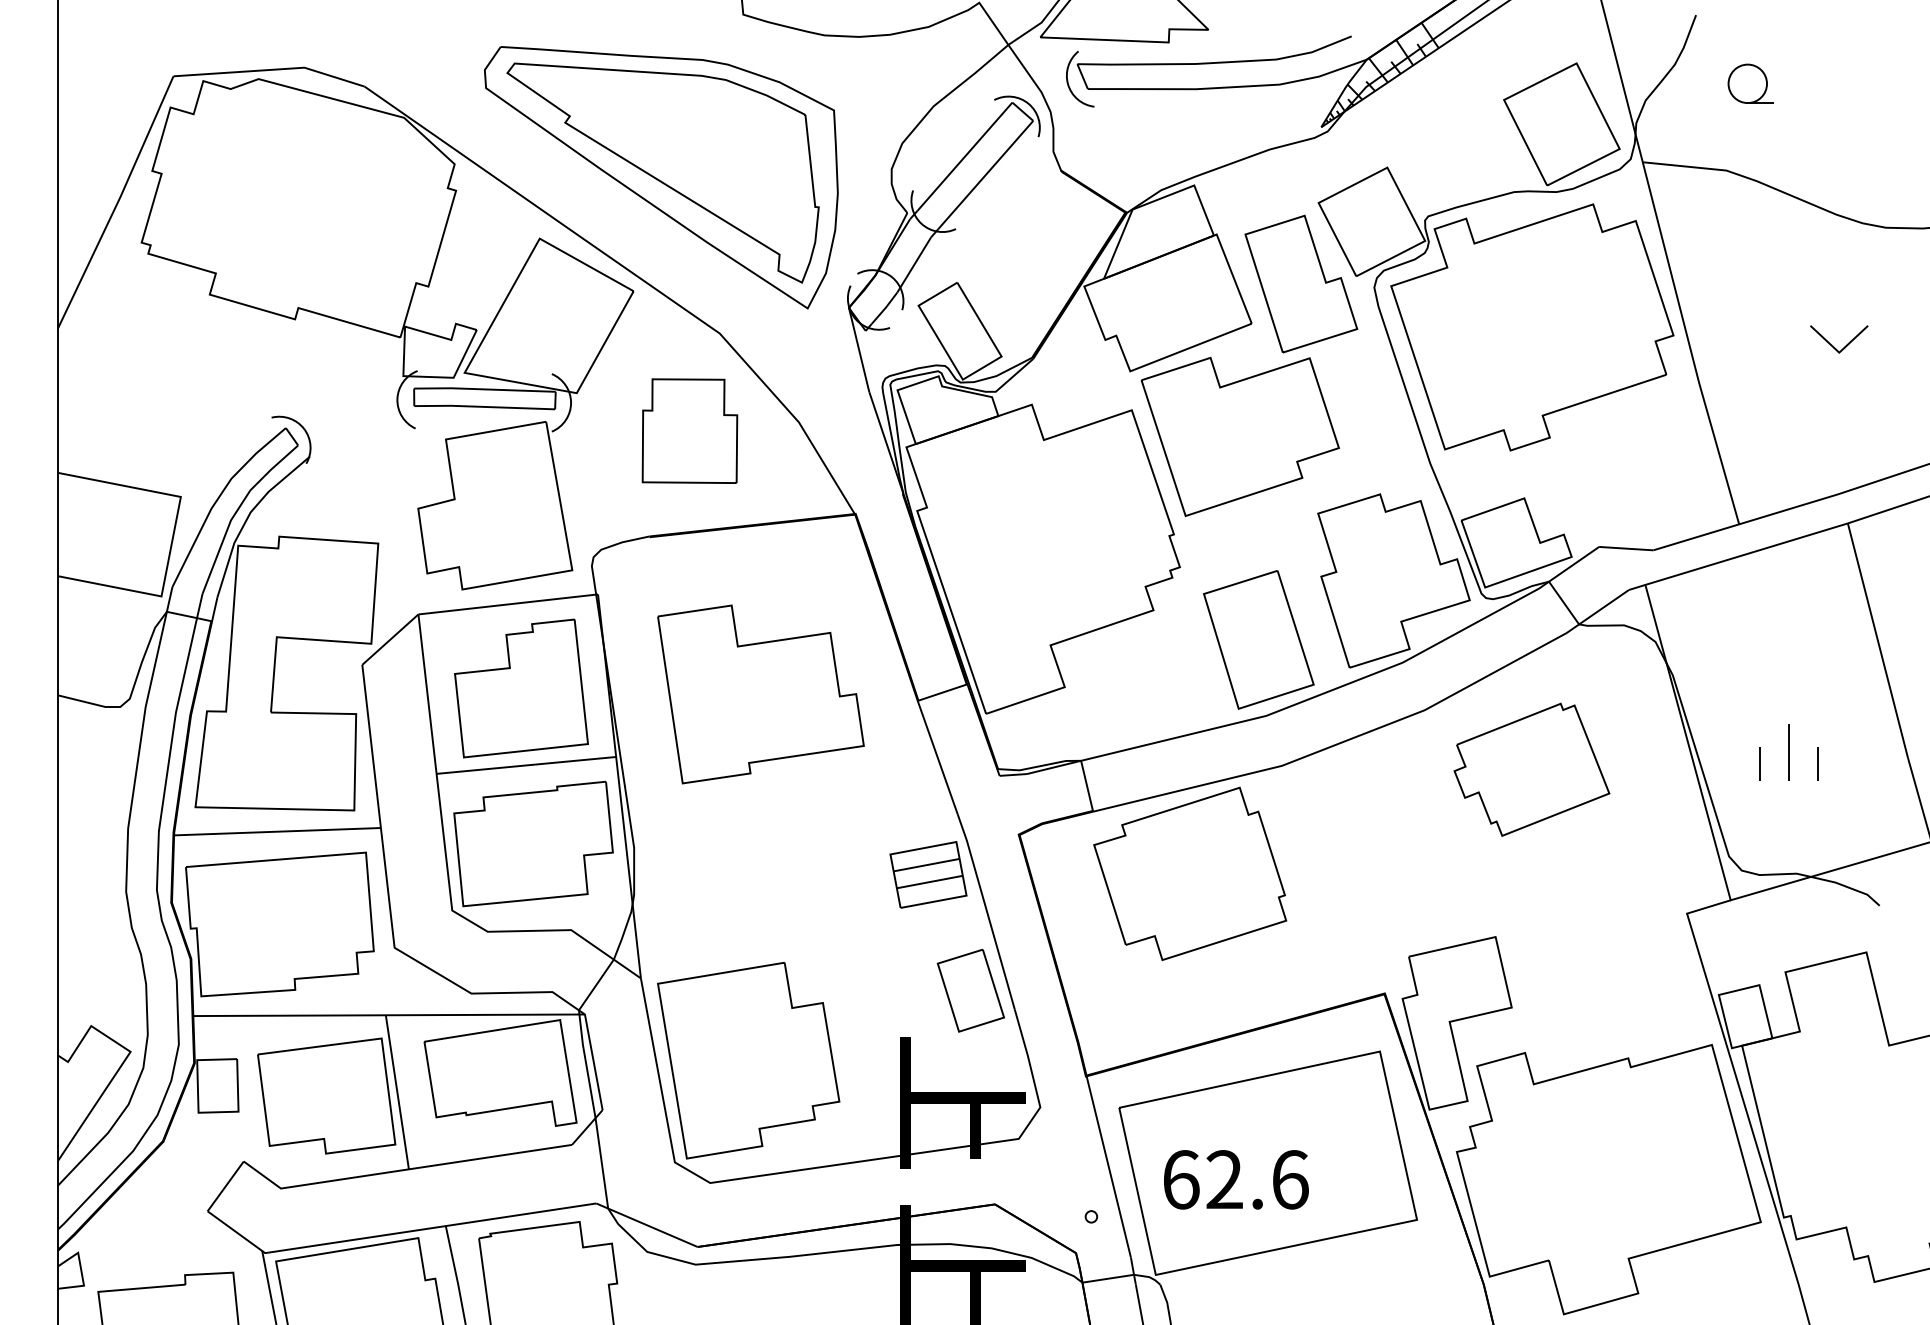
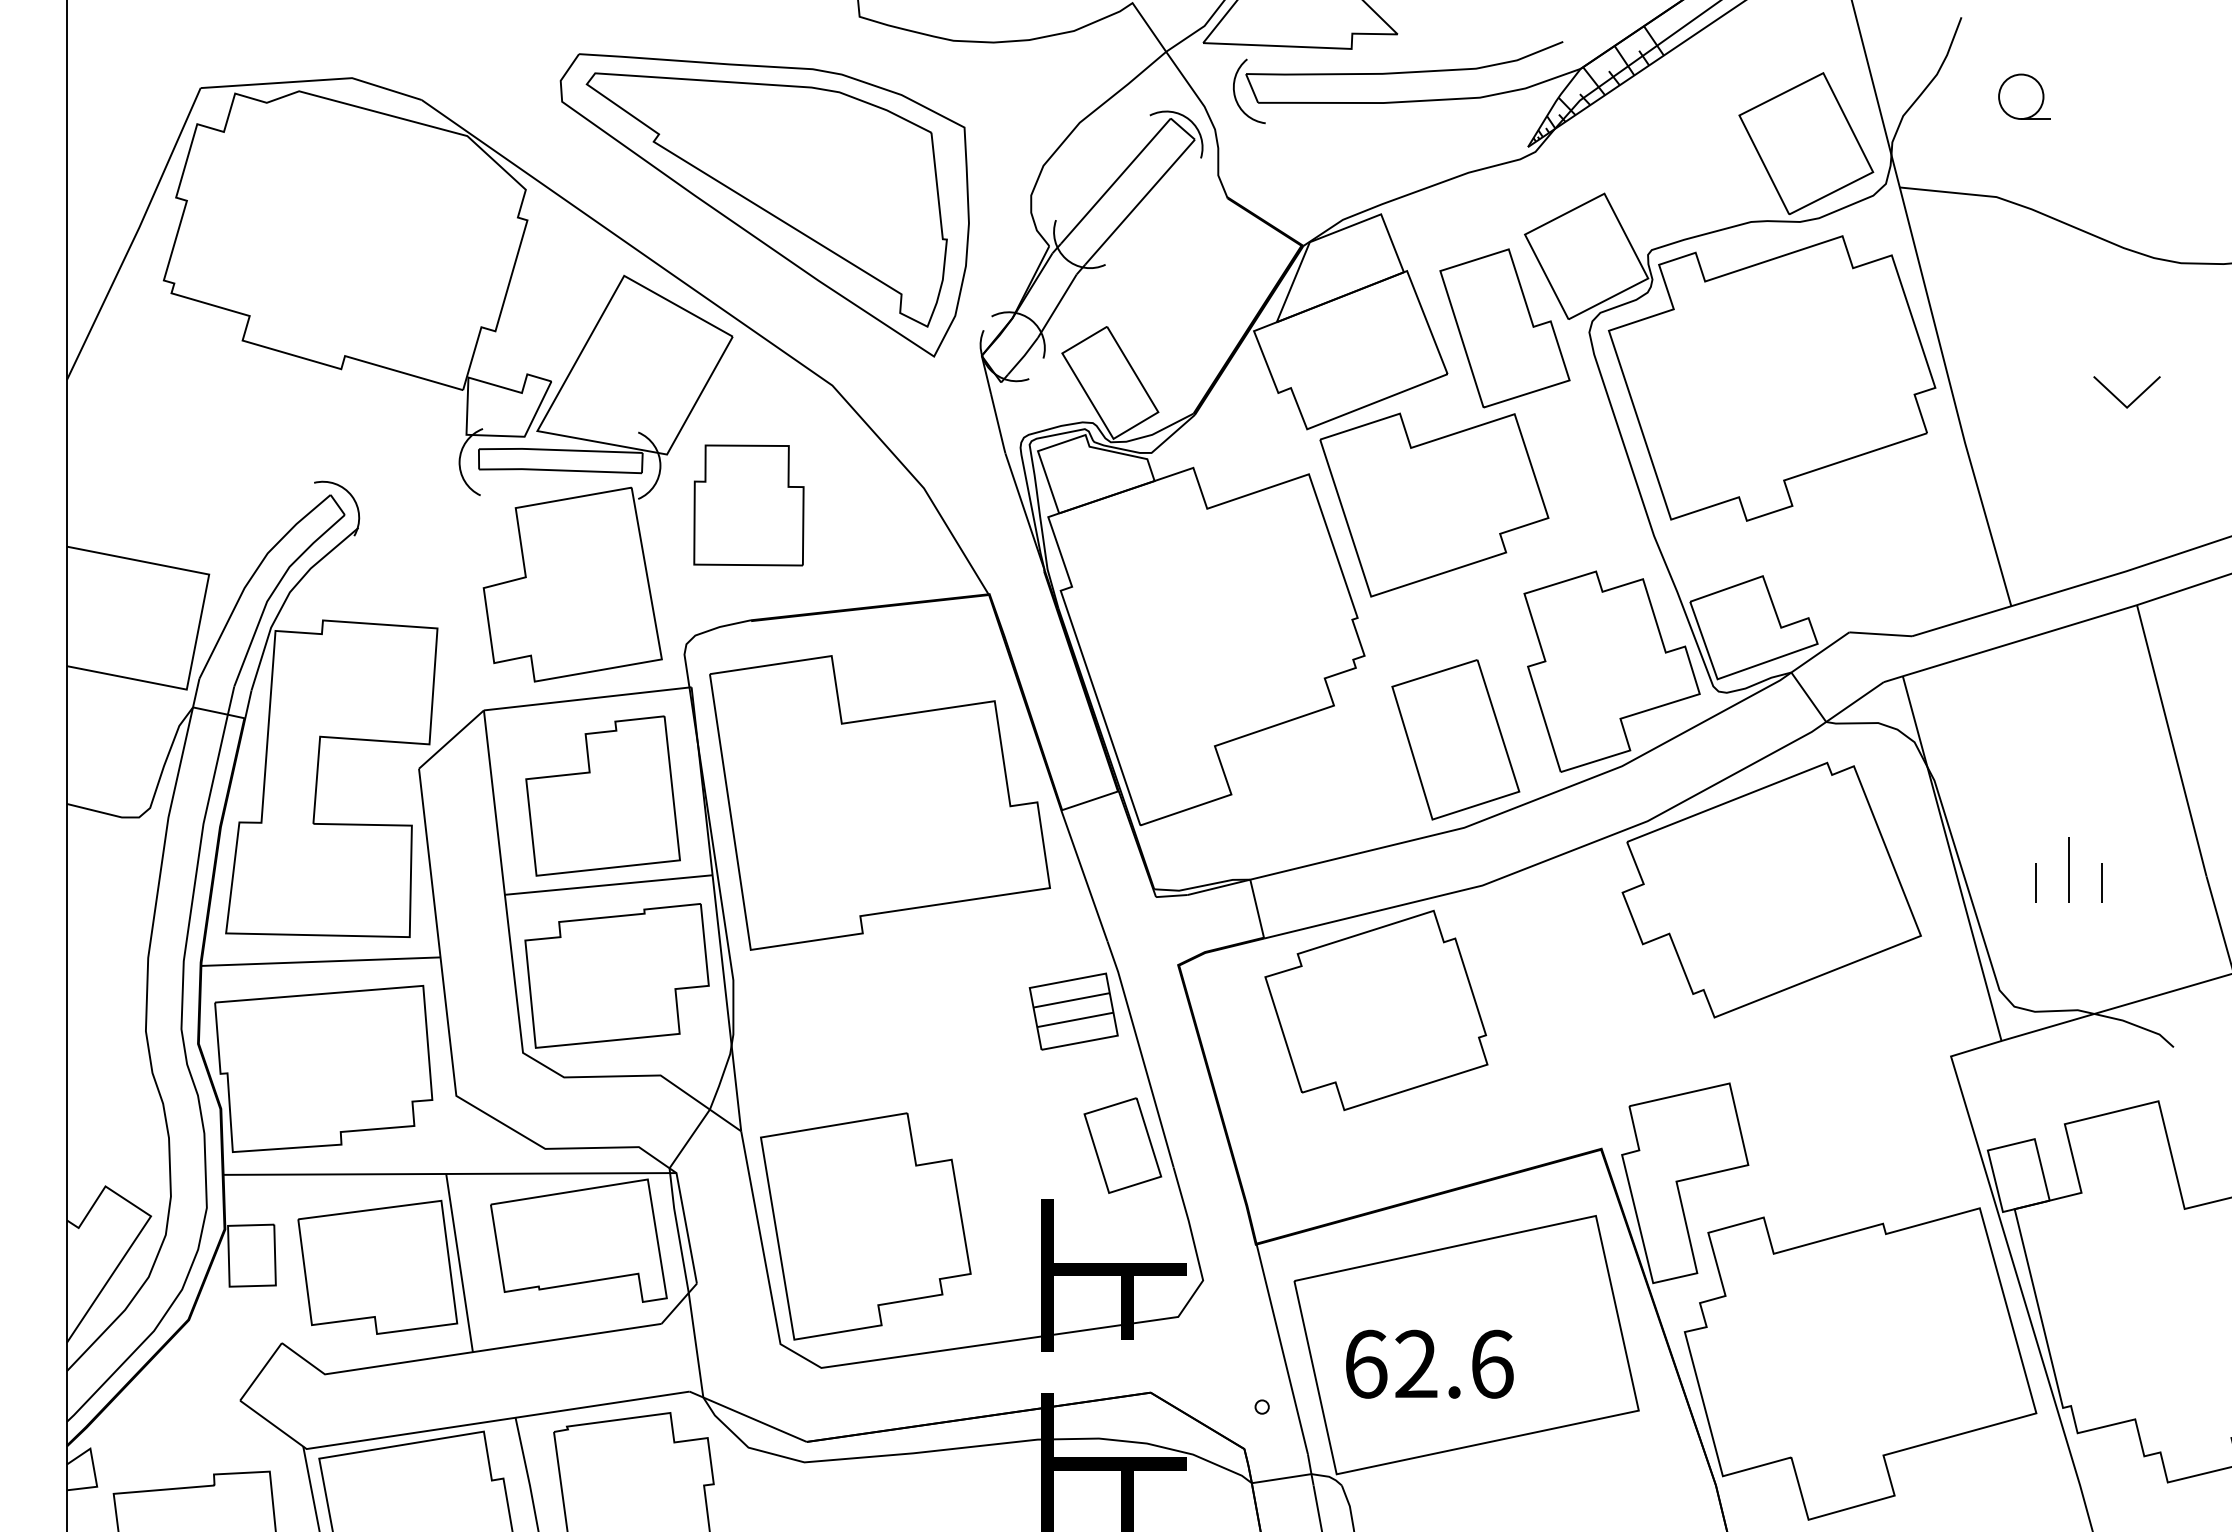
part: (689, 431) -> (748, 505), moved
part: (760, 694) -> (879, 802), size x1.43
part: (1531, 769) -> (1771, 889), size x1.67

